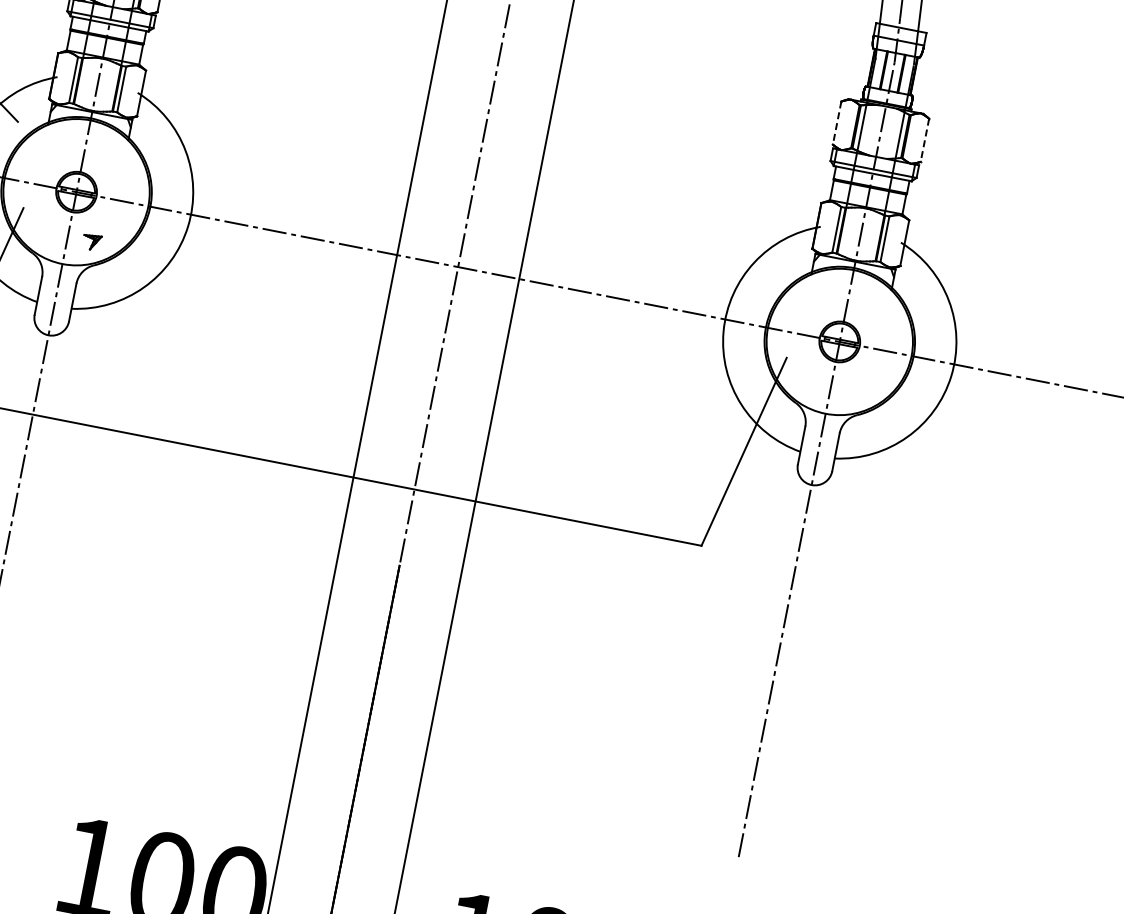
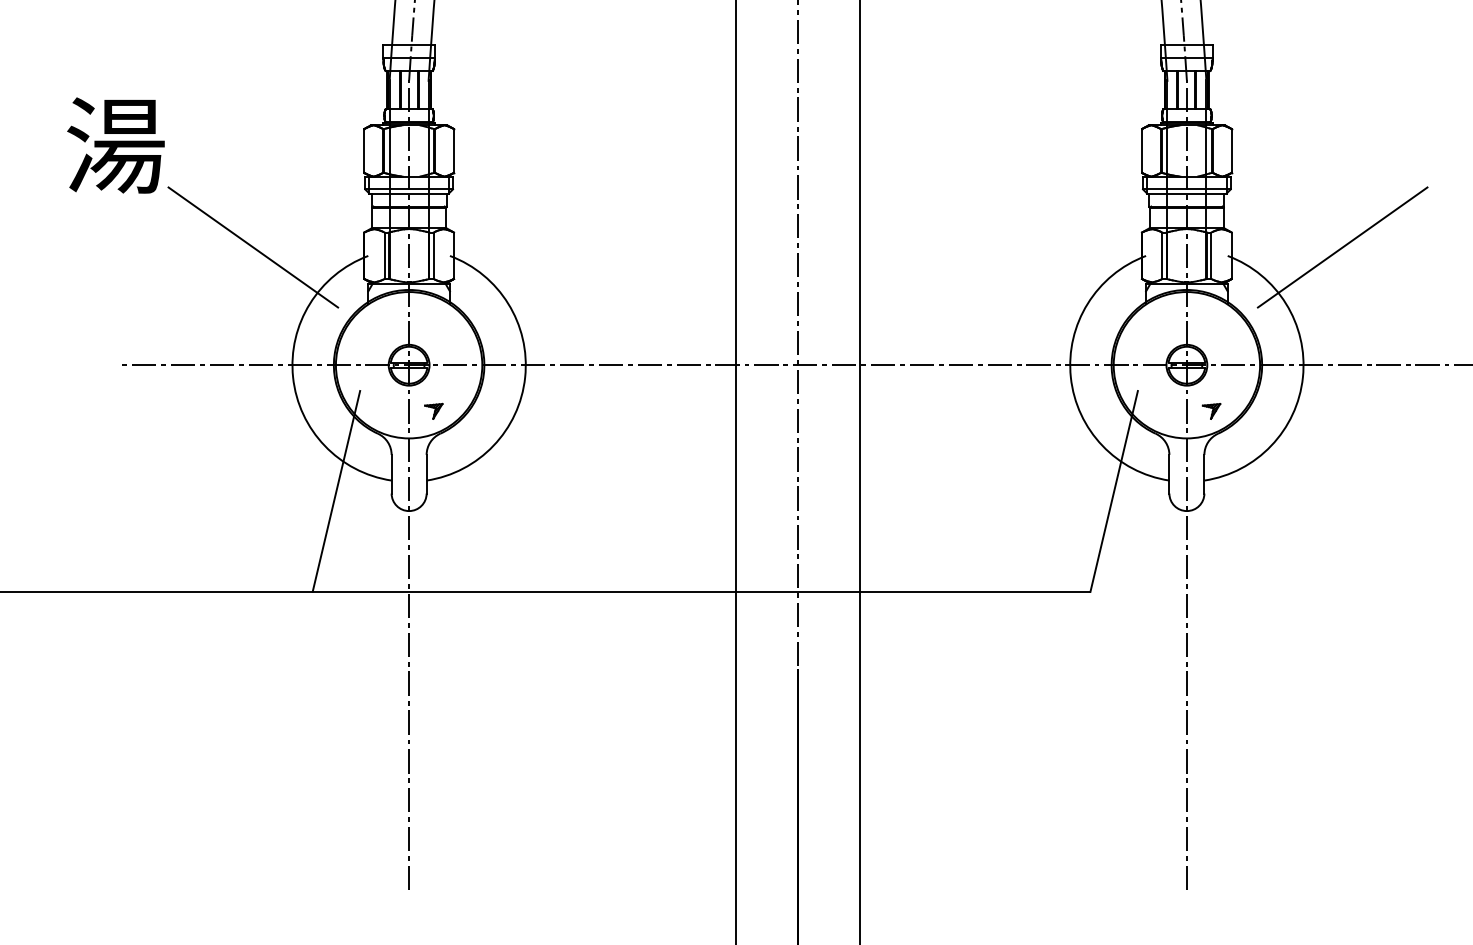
line: (837, 122) -> (1142, 150), dashed -> solid
line: (924, 139) -> (1231, 150), dashed -> solid
line: (1015, 256) -> (1342, 247), added
part: (855, 392) -> (1211, 411), added

